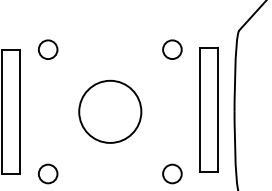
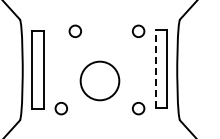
circle: (46, 48) -> (74, 30), moved
line: (199, 109) -> (155, 68), solid -> dashed
circle: (109, 111) -> (99, 80), moved

